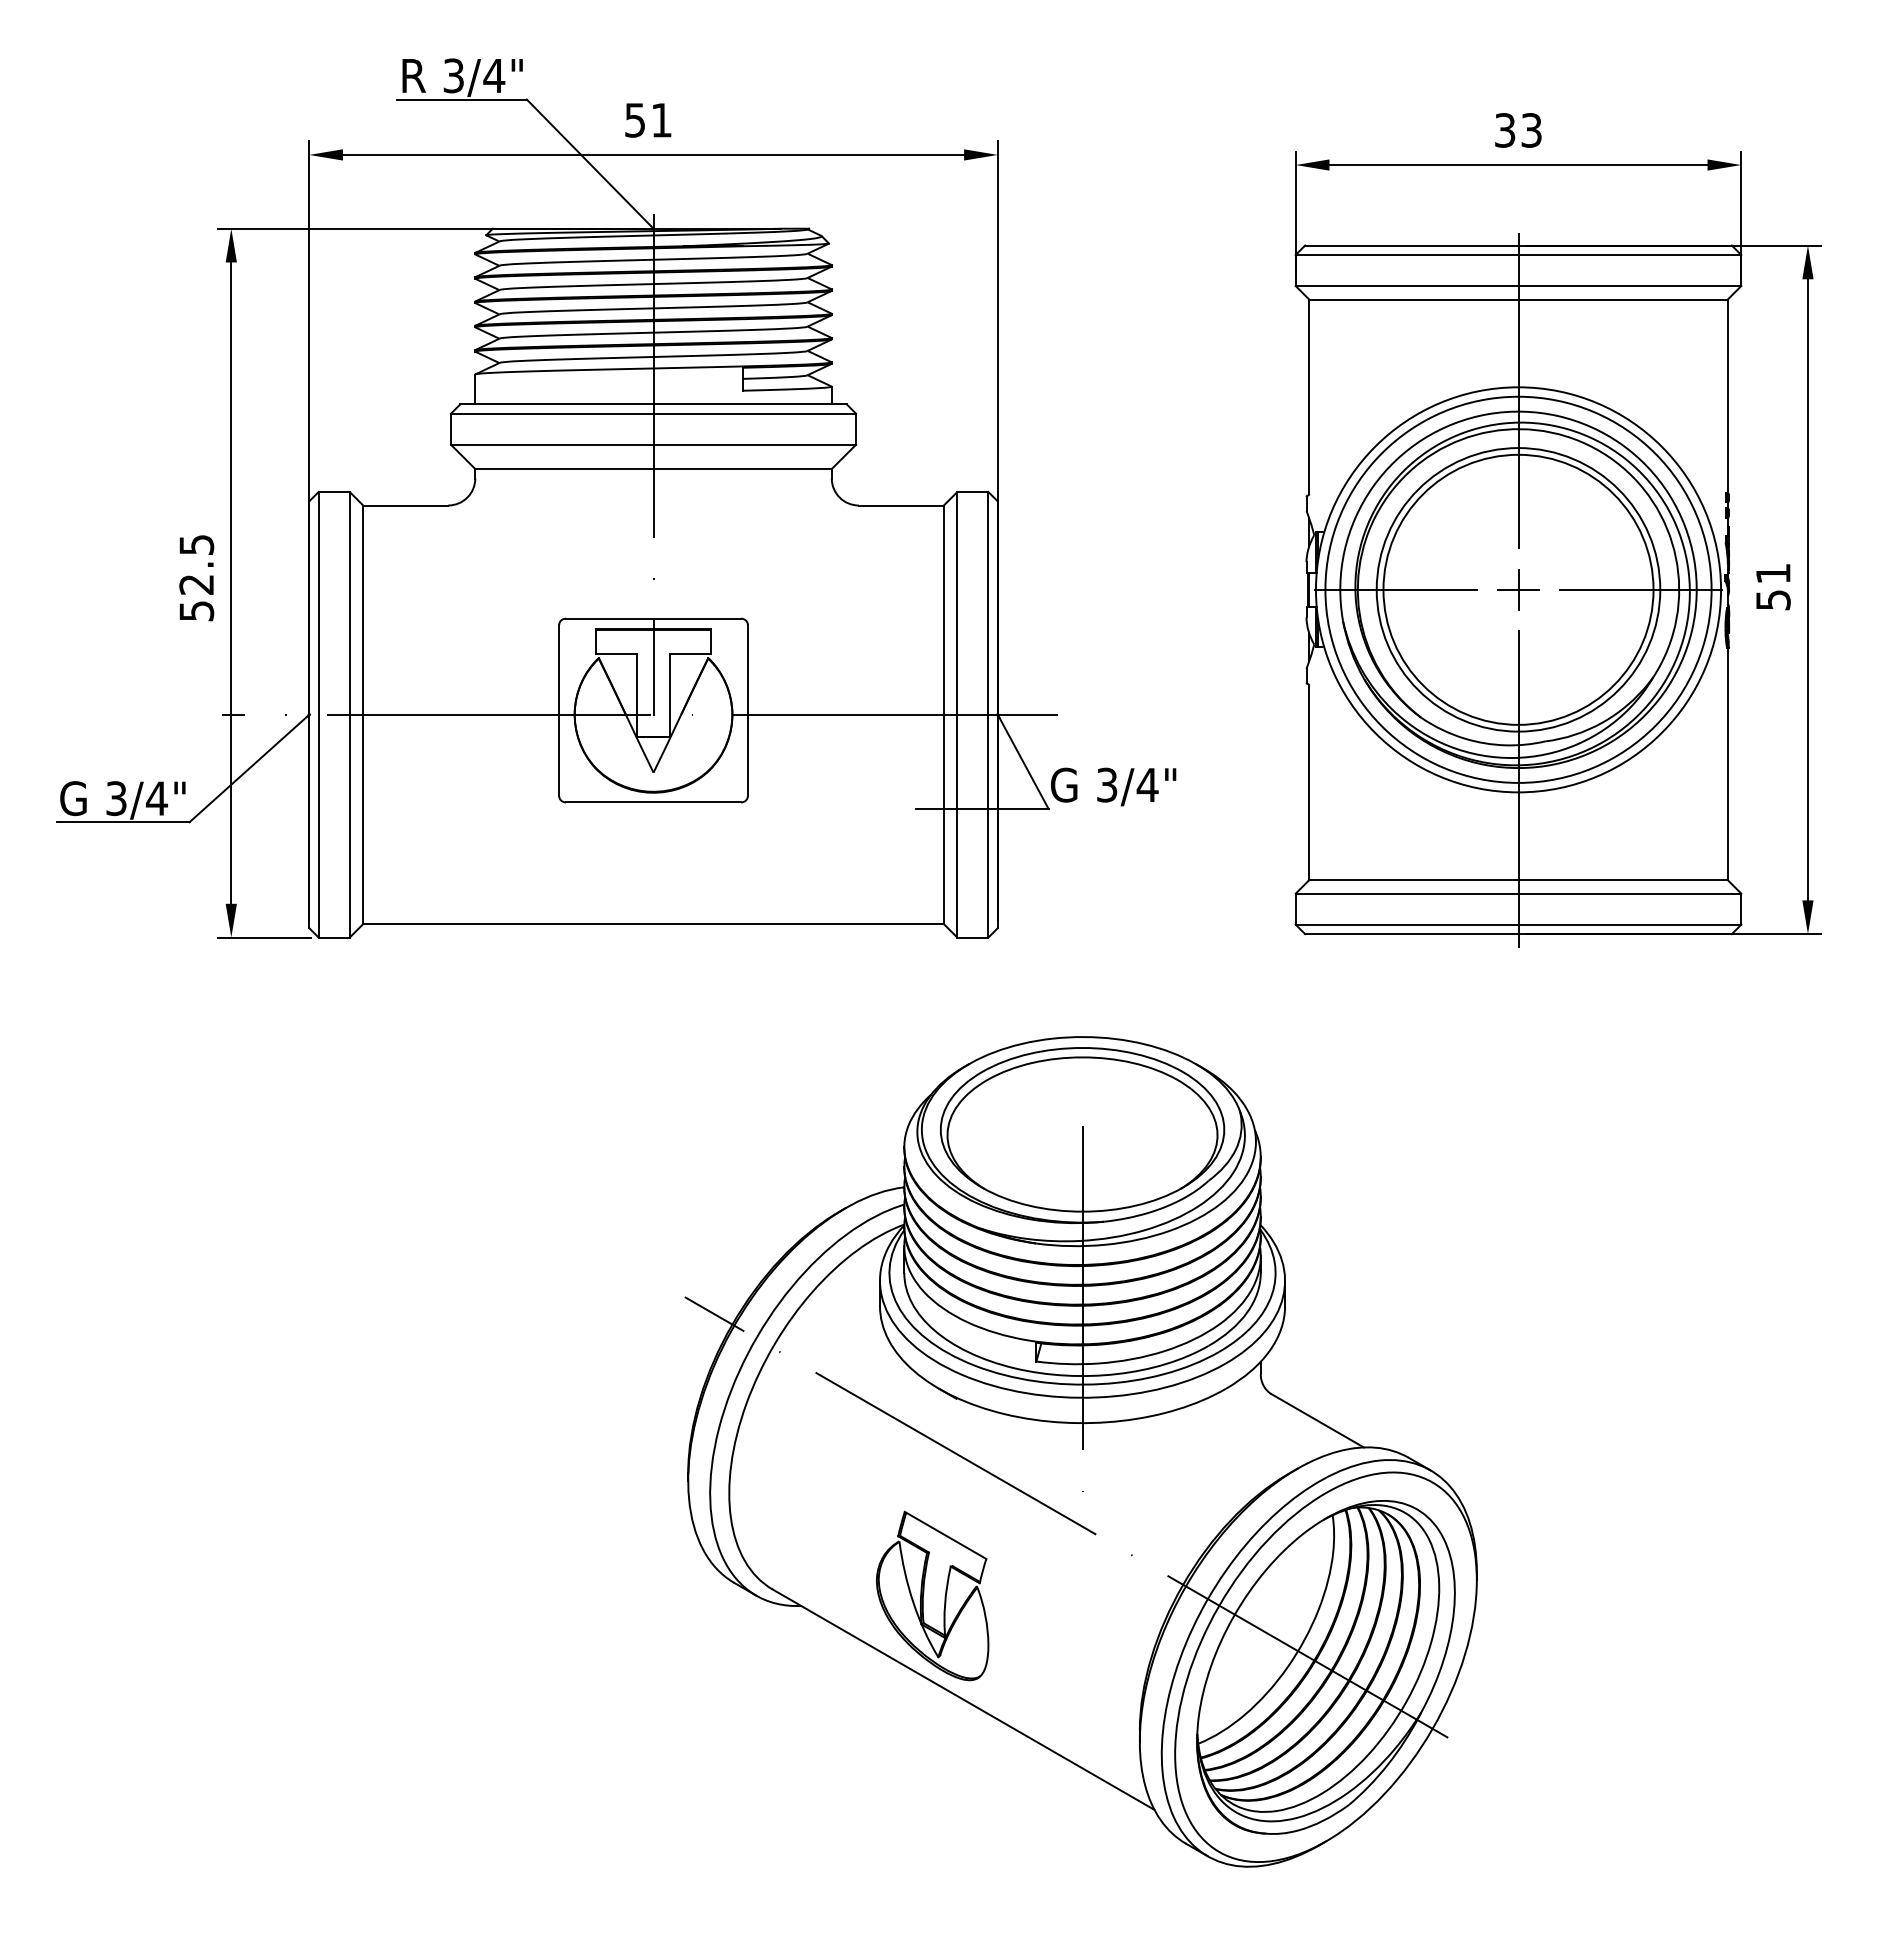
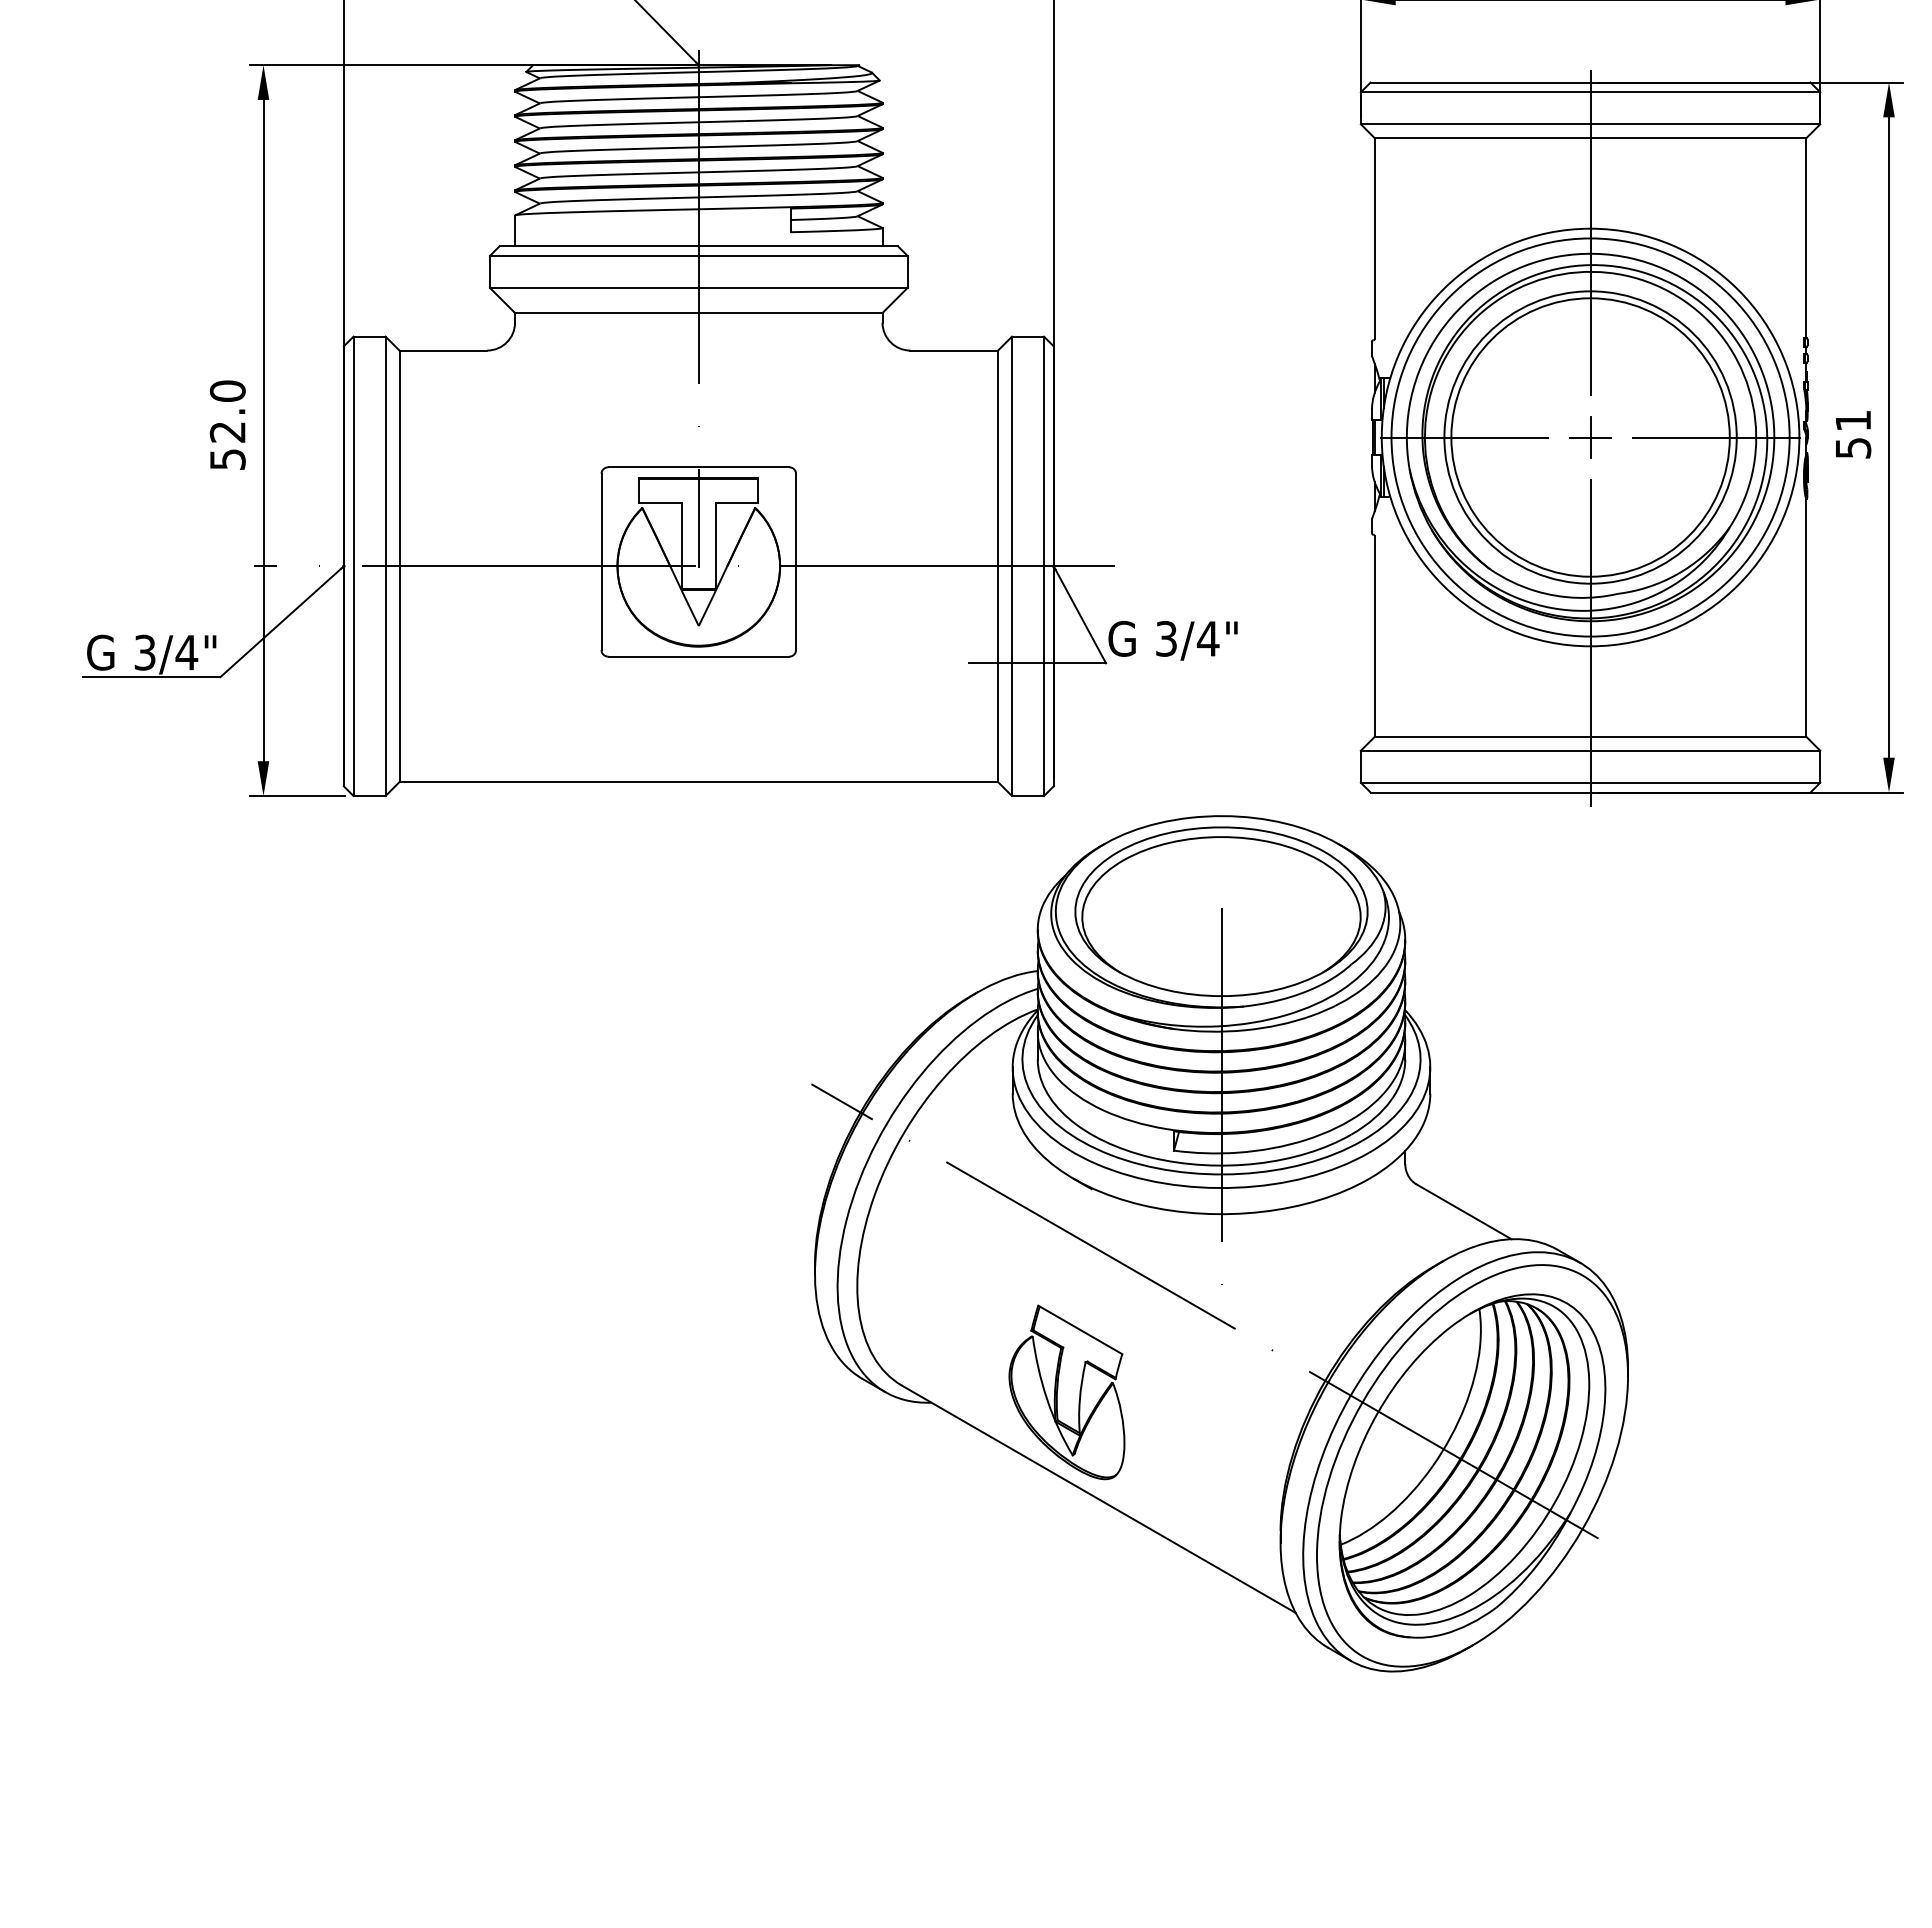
text: (196, 544) -> (227, 390), 52.5 -> 52.0
part: (1080, 1451) -> (1219, 1243), moved

